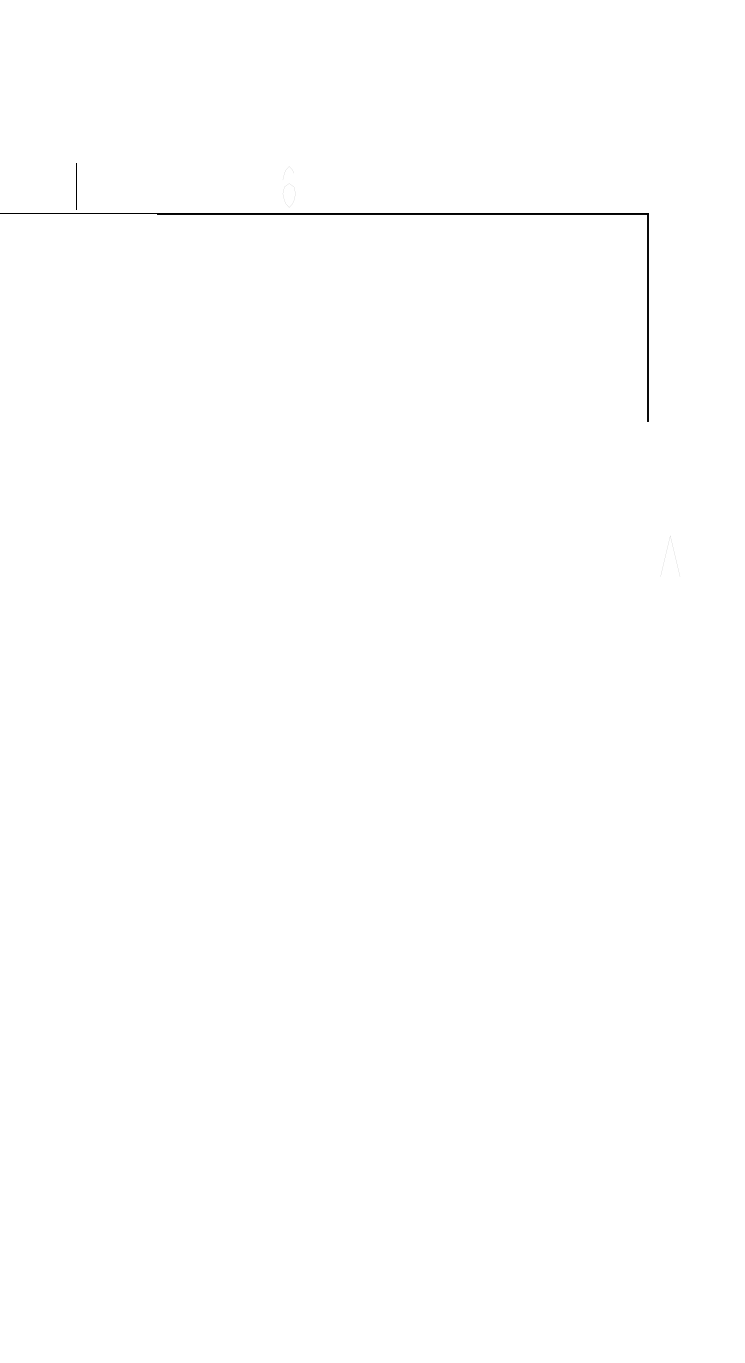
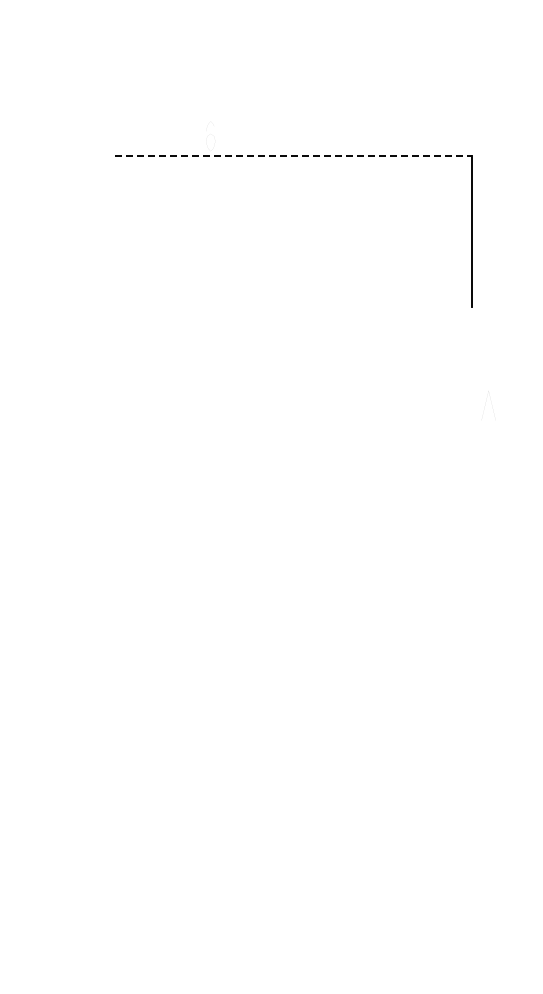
line: (404, 213) -> (294, 155), solid -> dashed

